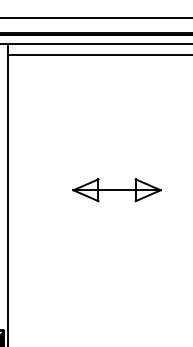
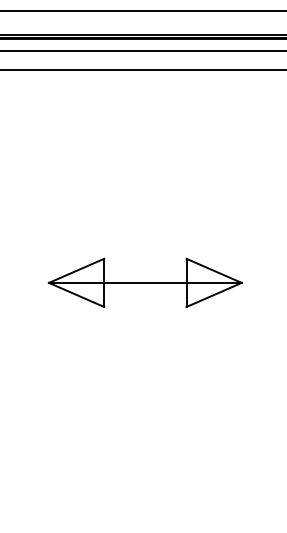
part: (116, 190) -> (144, 283), size x1.4

